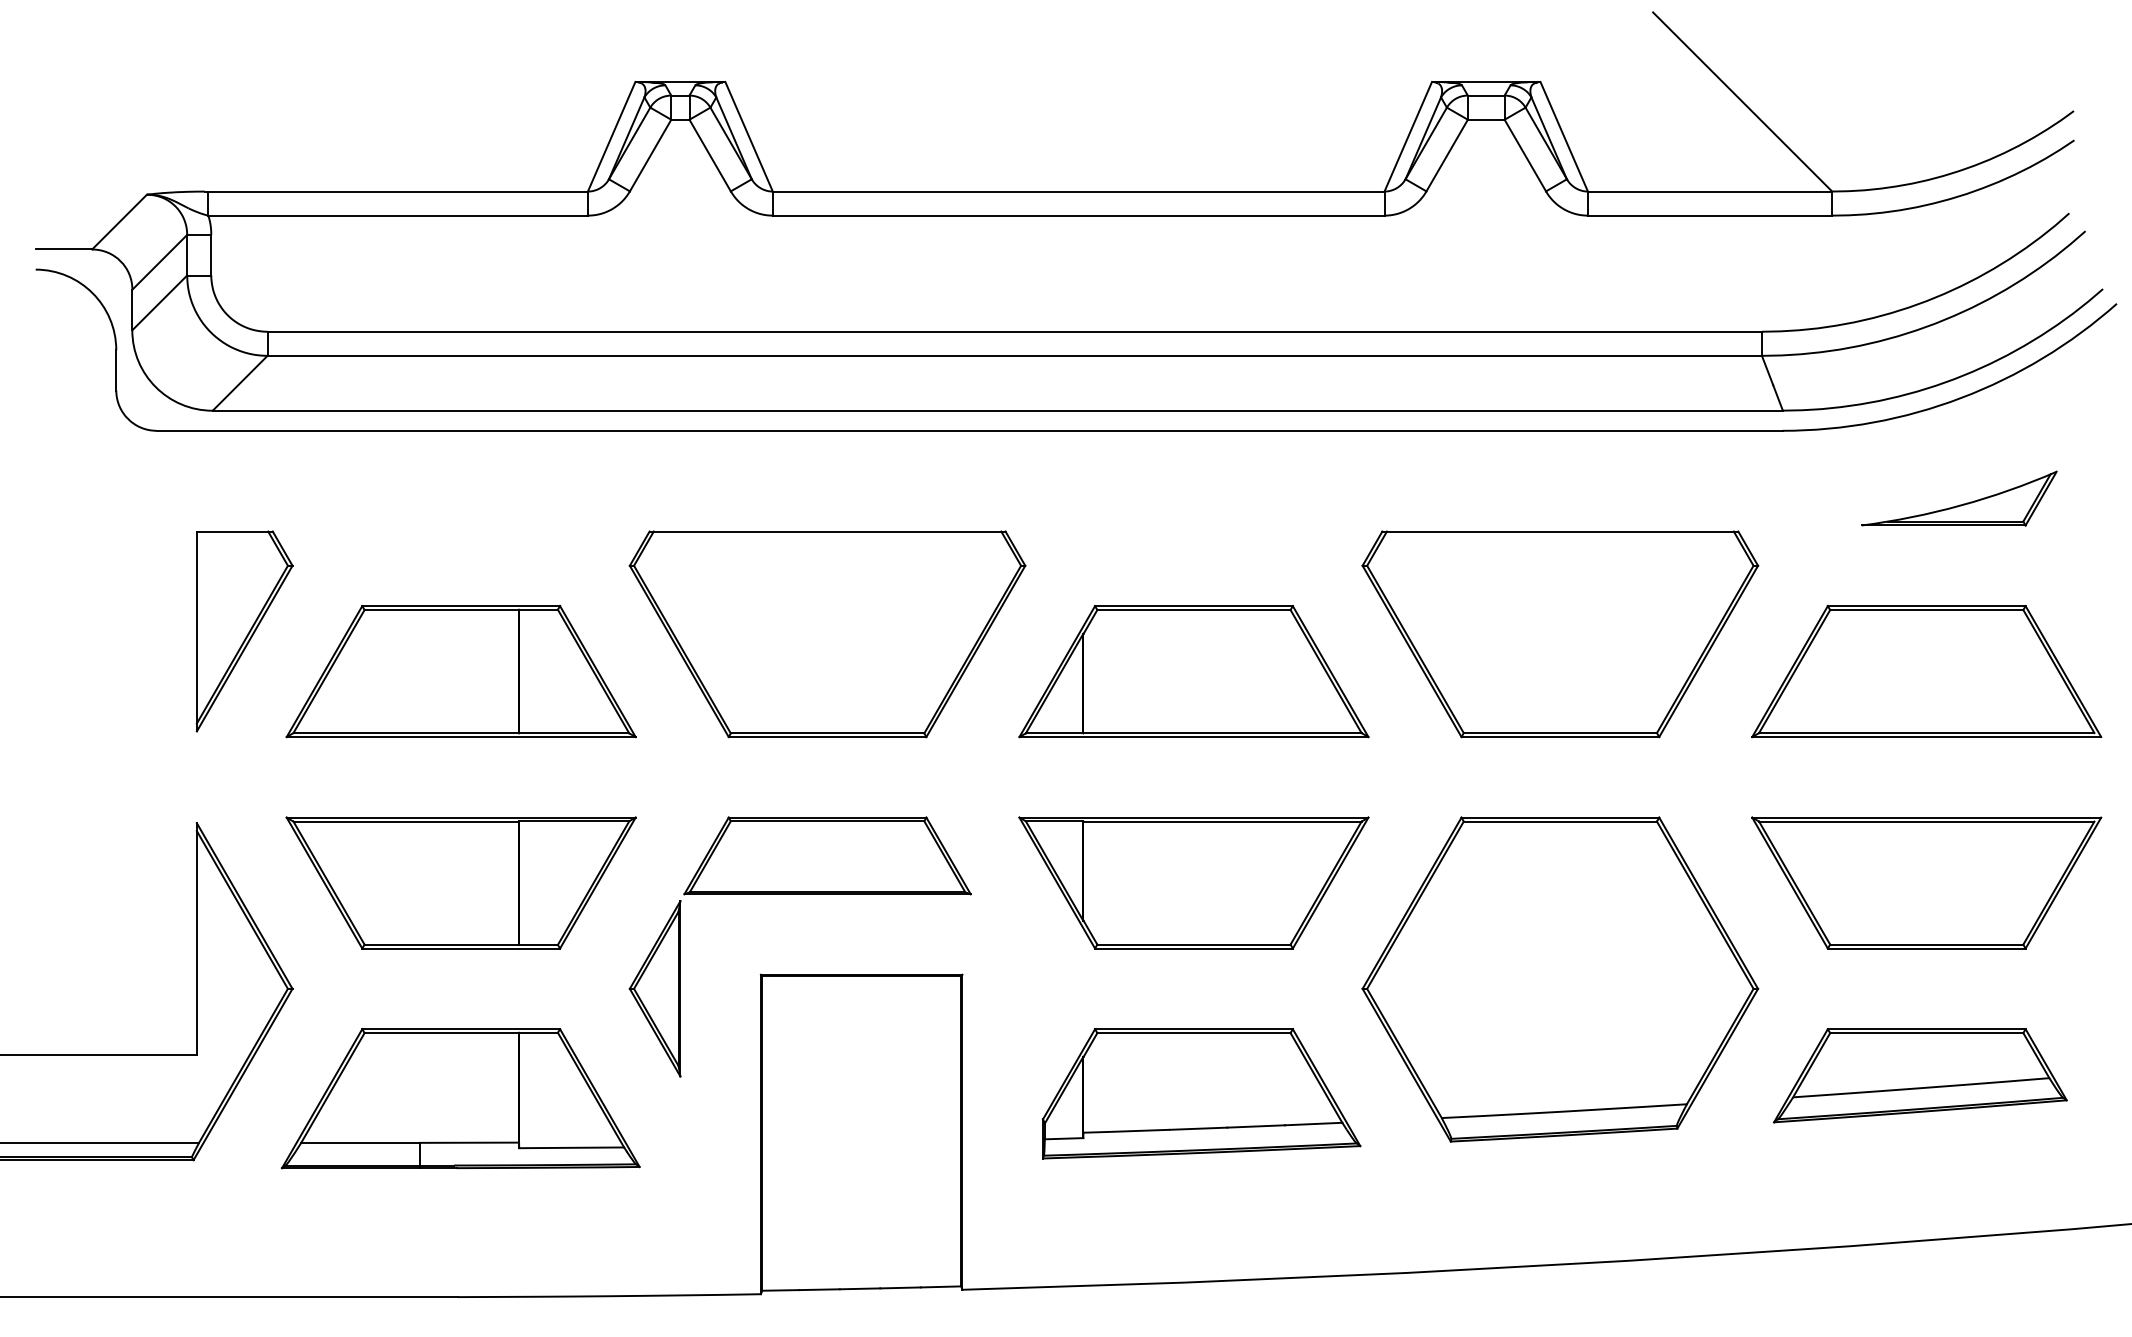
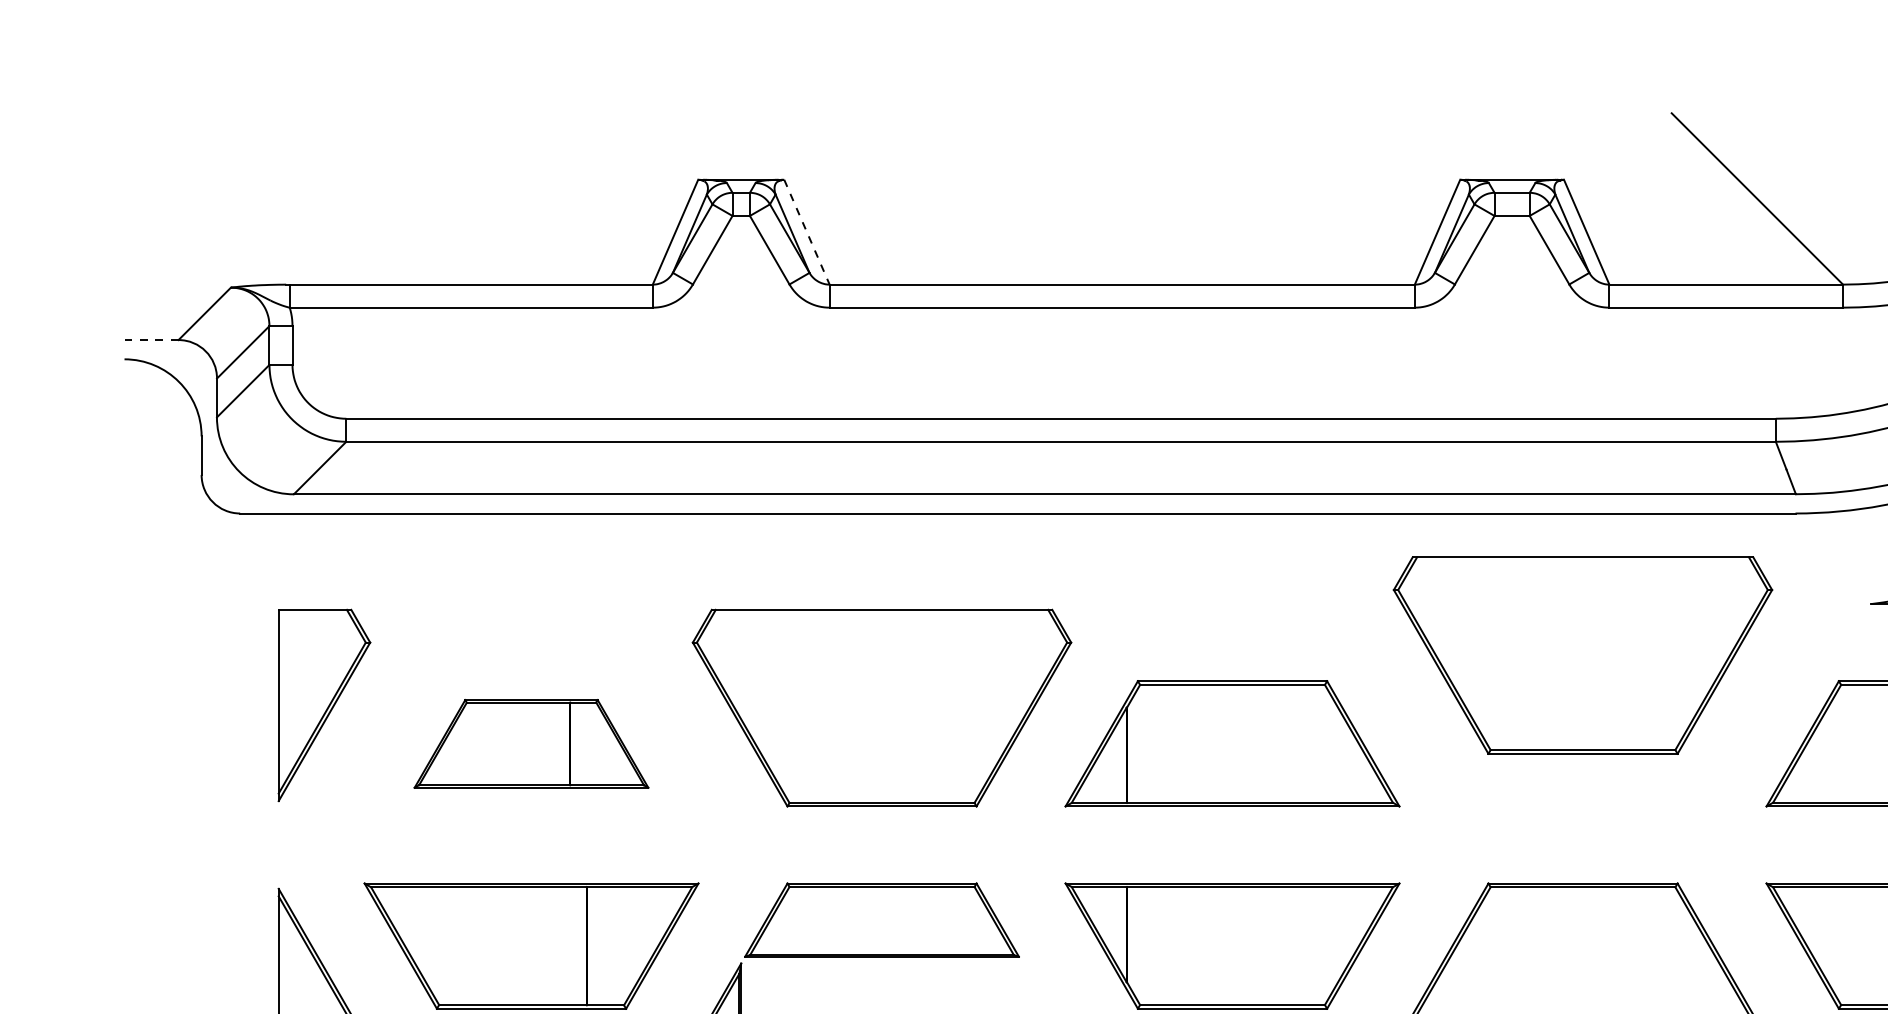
line: (749, 136) -> (807, 231), solid -> dashed
line: (63, 249) -> (151, 340), solid -> dashed
part: (1560, 634) -> (1583, 655), moved
part: (460, 671) -> (530, 743), size x0.7

